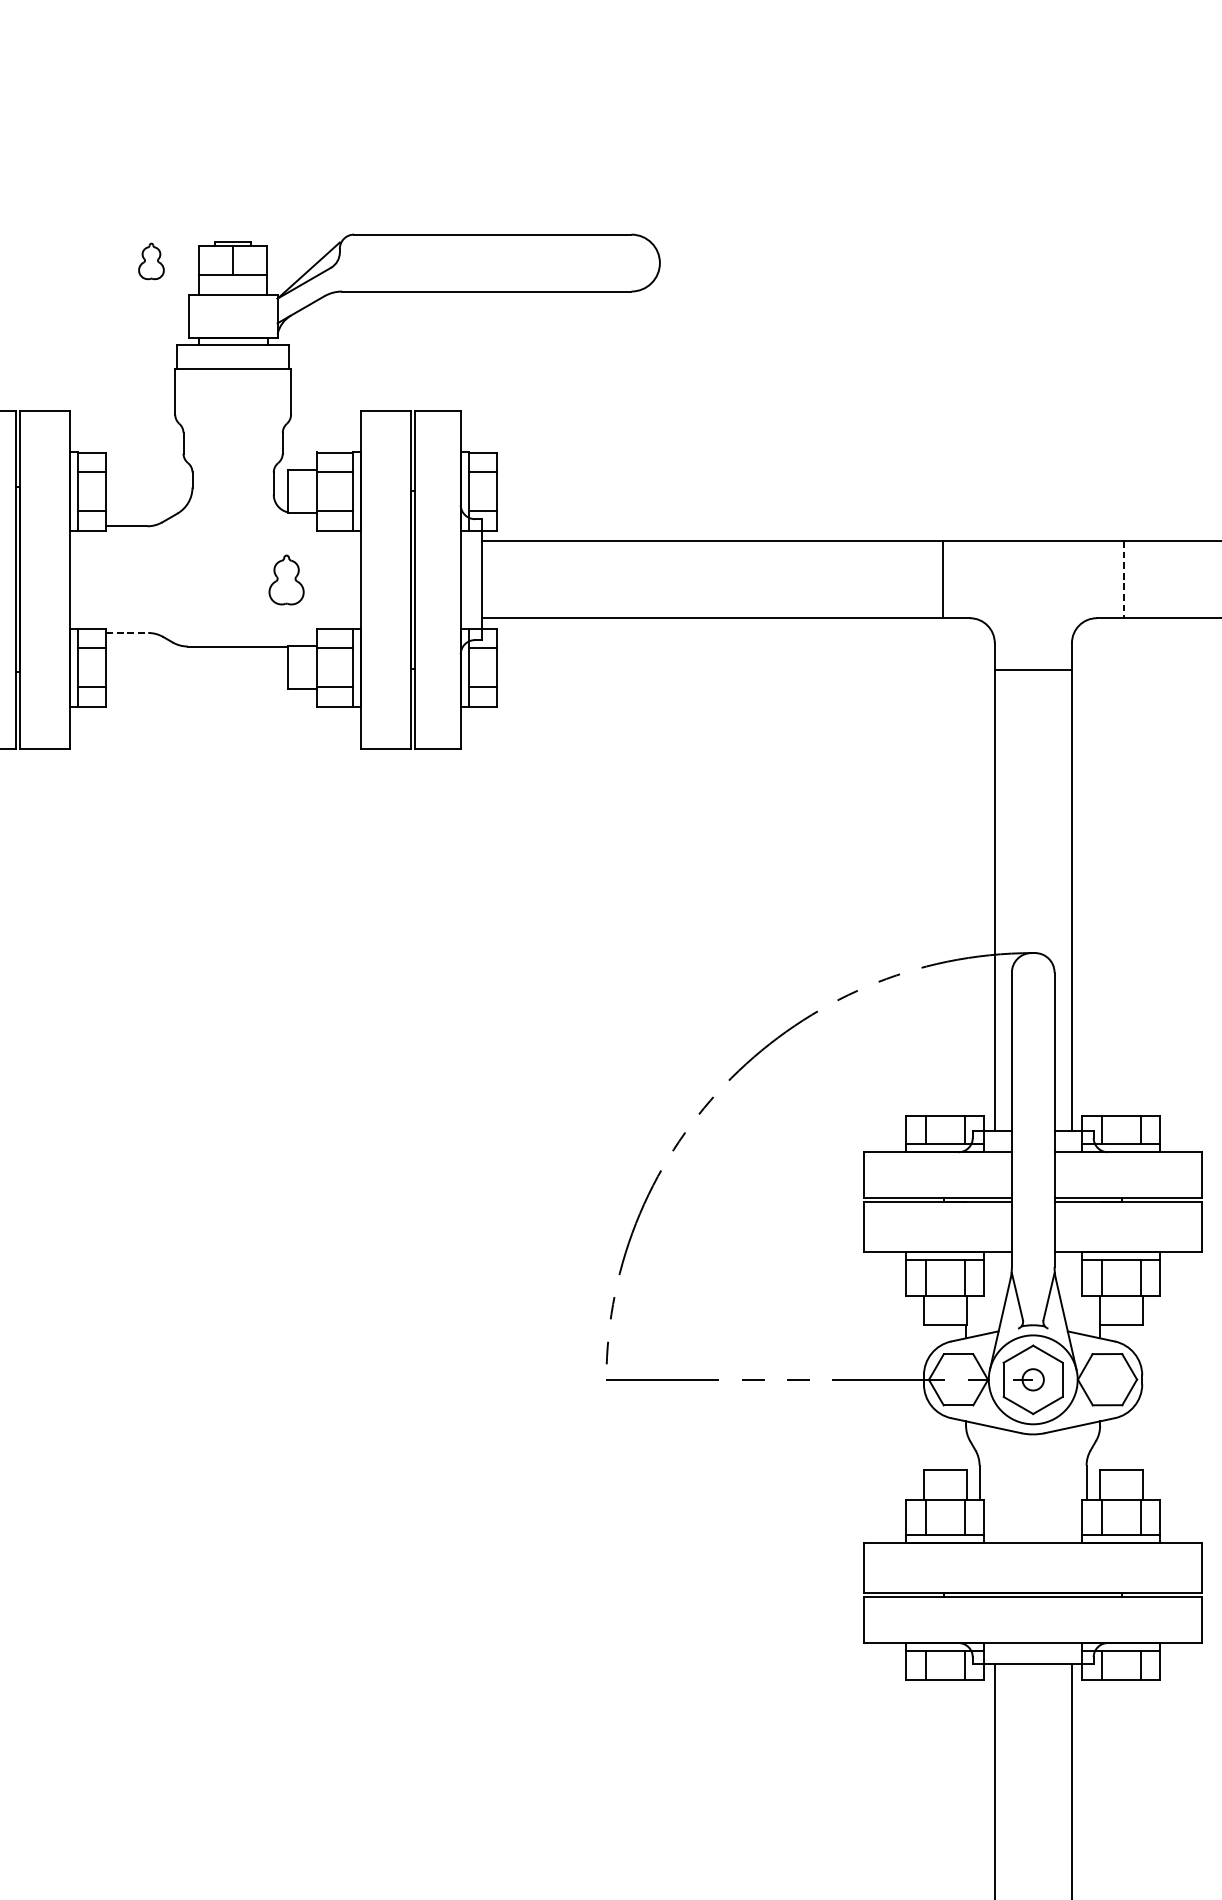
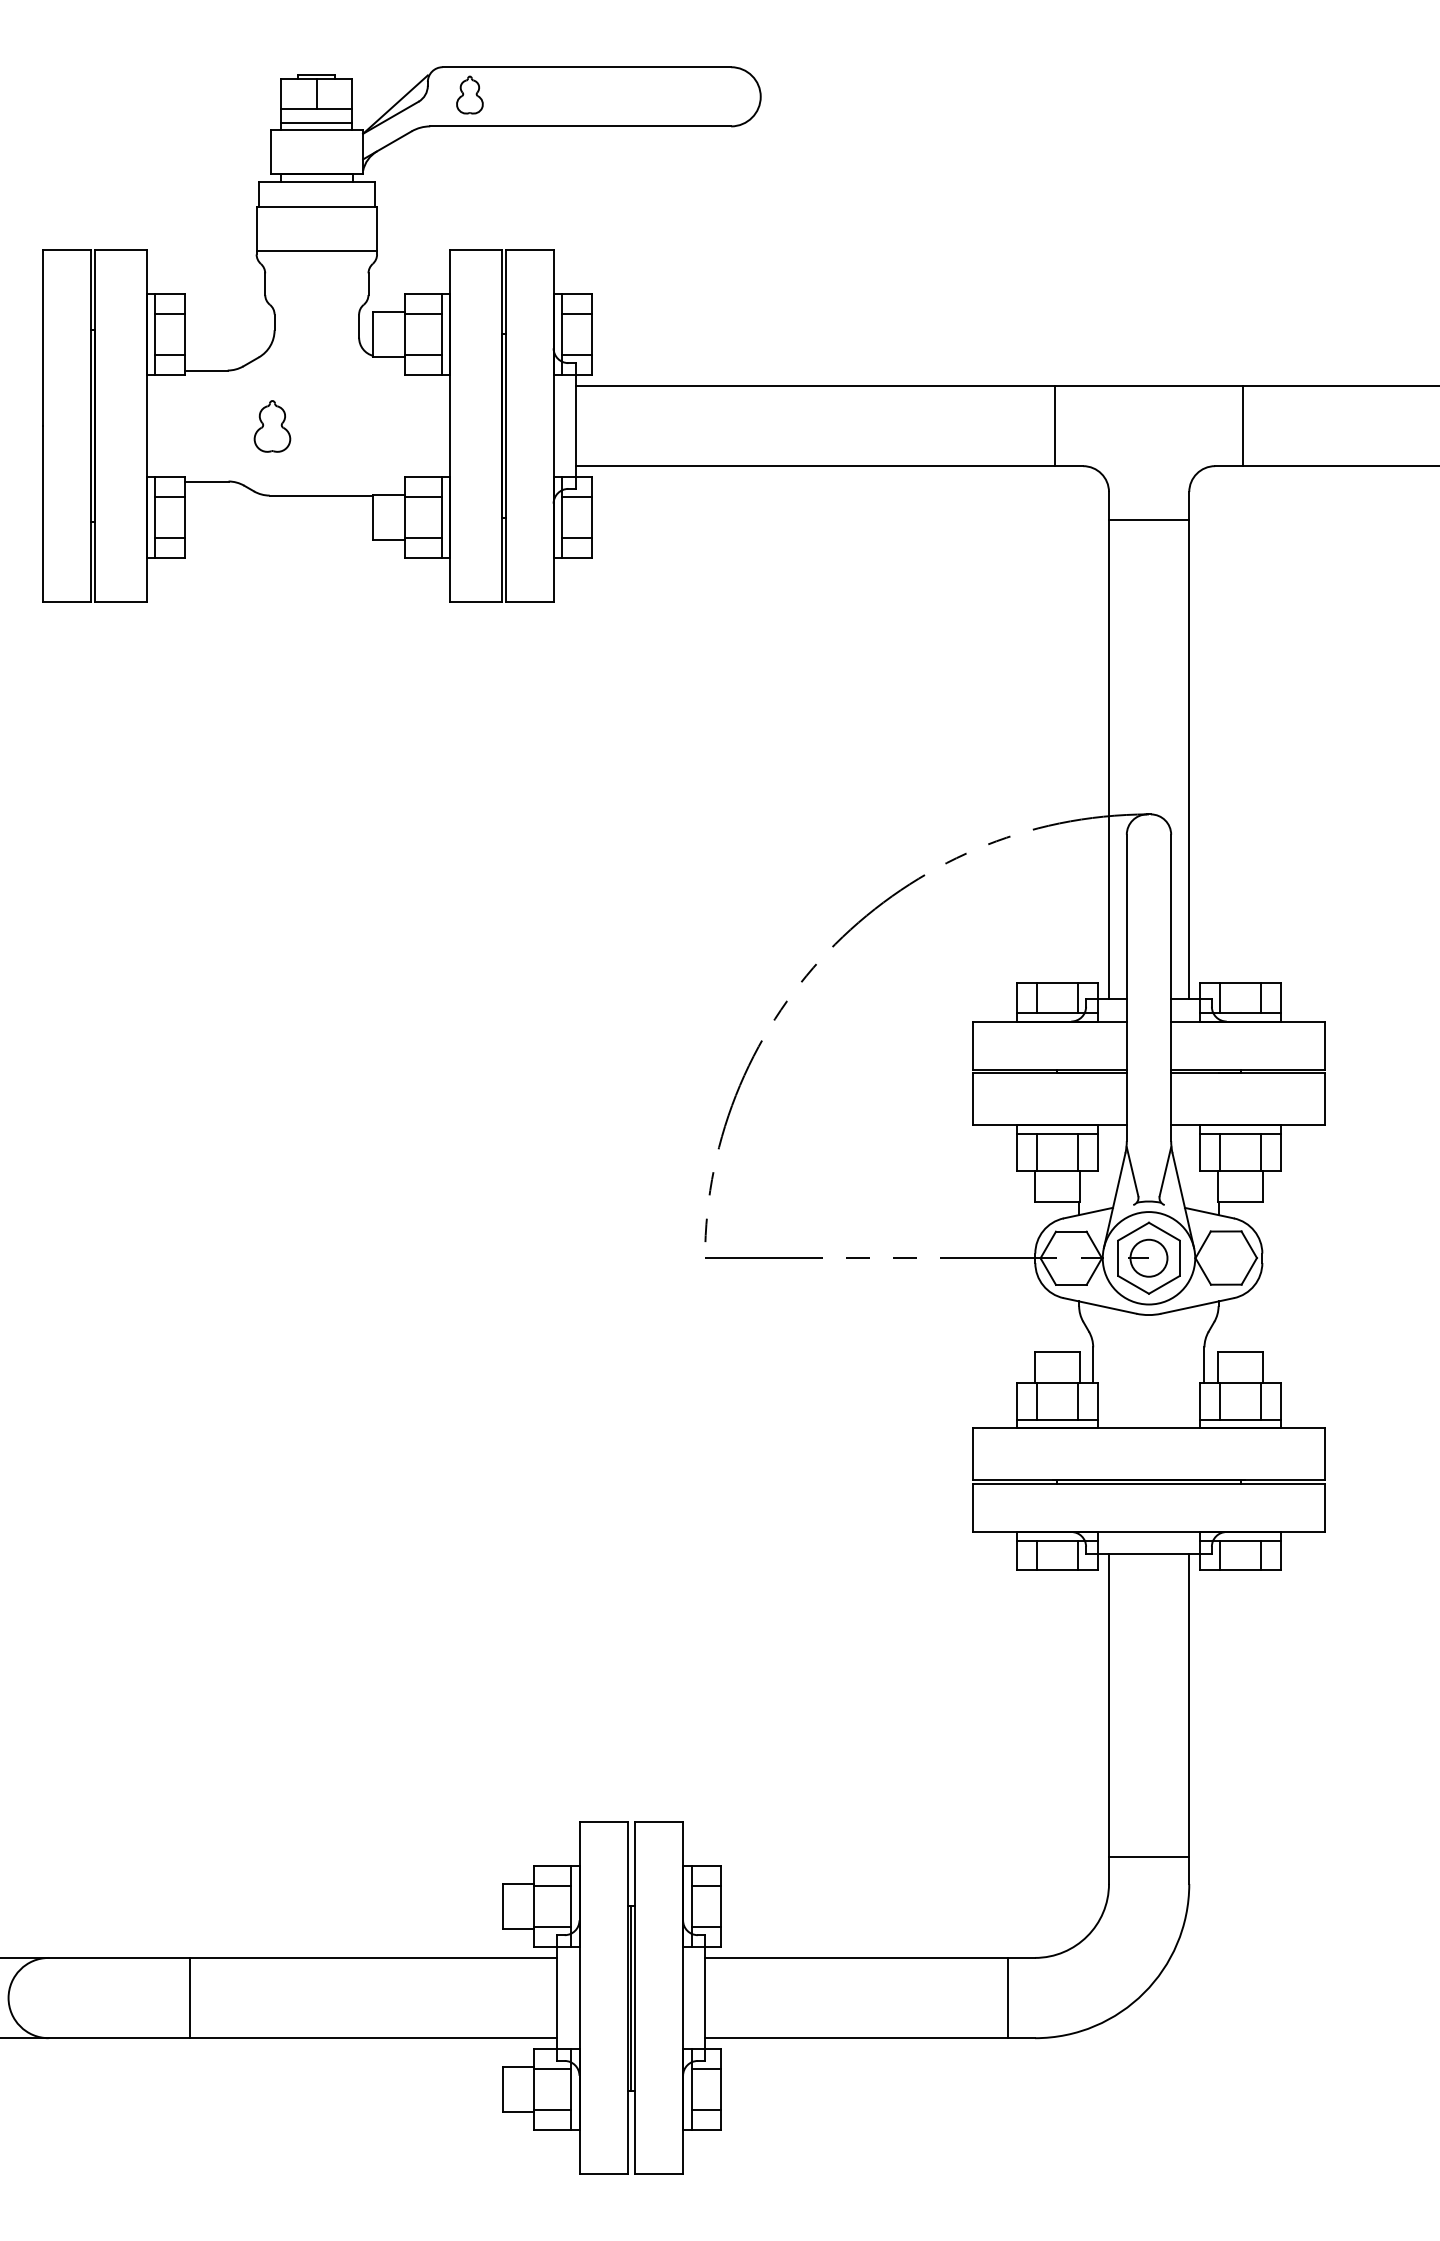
part: (151, 260) -> (469, 94), moved
line: (232, 287) -> (316, 122), added
line: (232, 411) -> (316, 251), added
part: (286, 580) -> (272, 426), moved
line: (1124, 580) -> (1243, 426), dashed -> solid
line: (127, 632) -> (206, 481), dashed -> solid
circle: (1032, 1379) -> (1148, 1257), size x1.67

